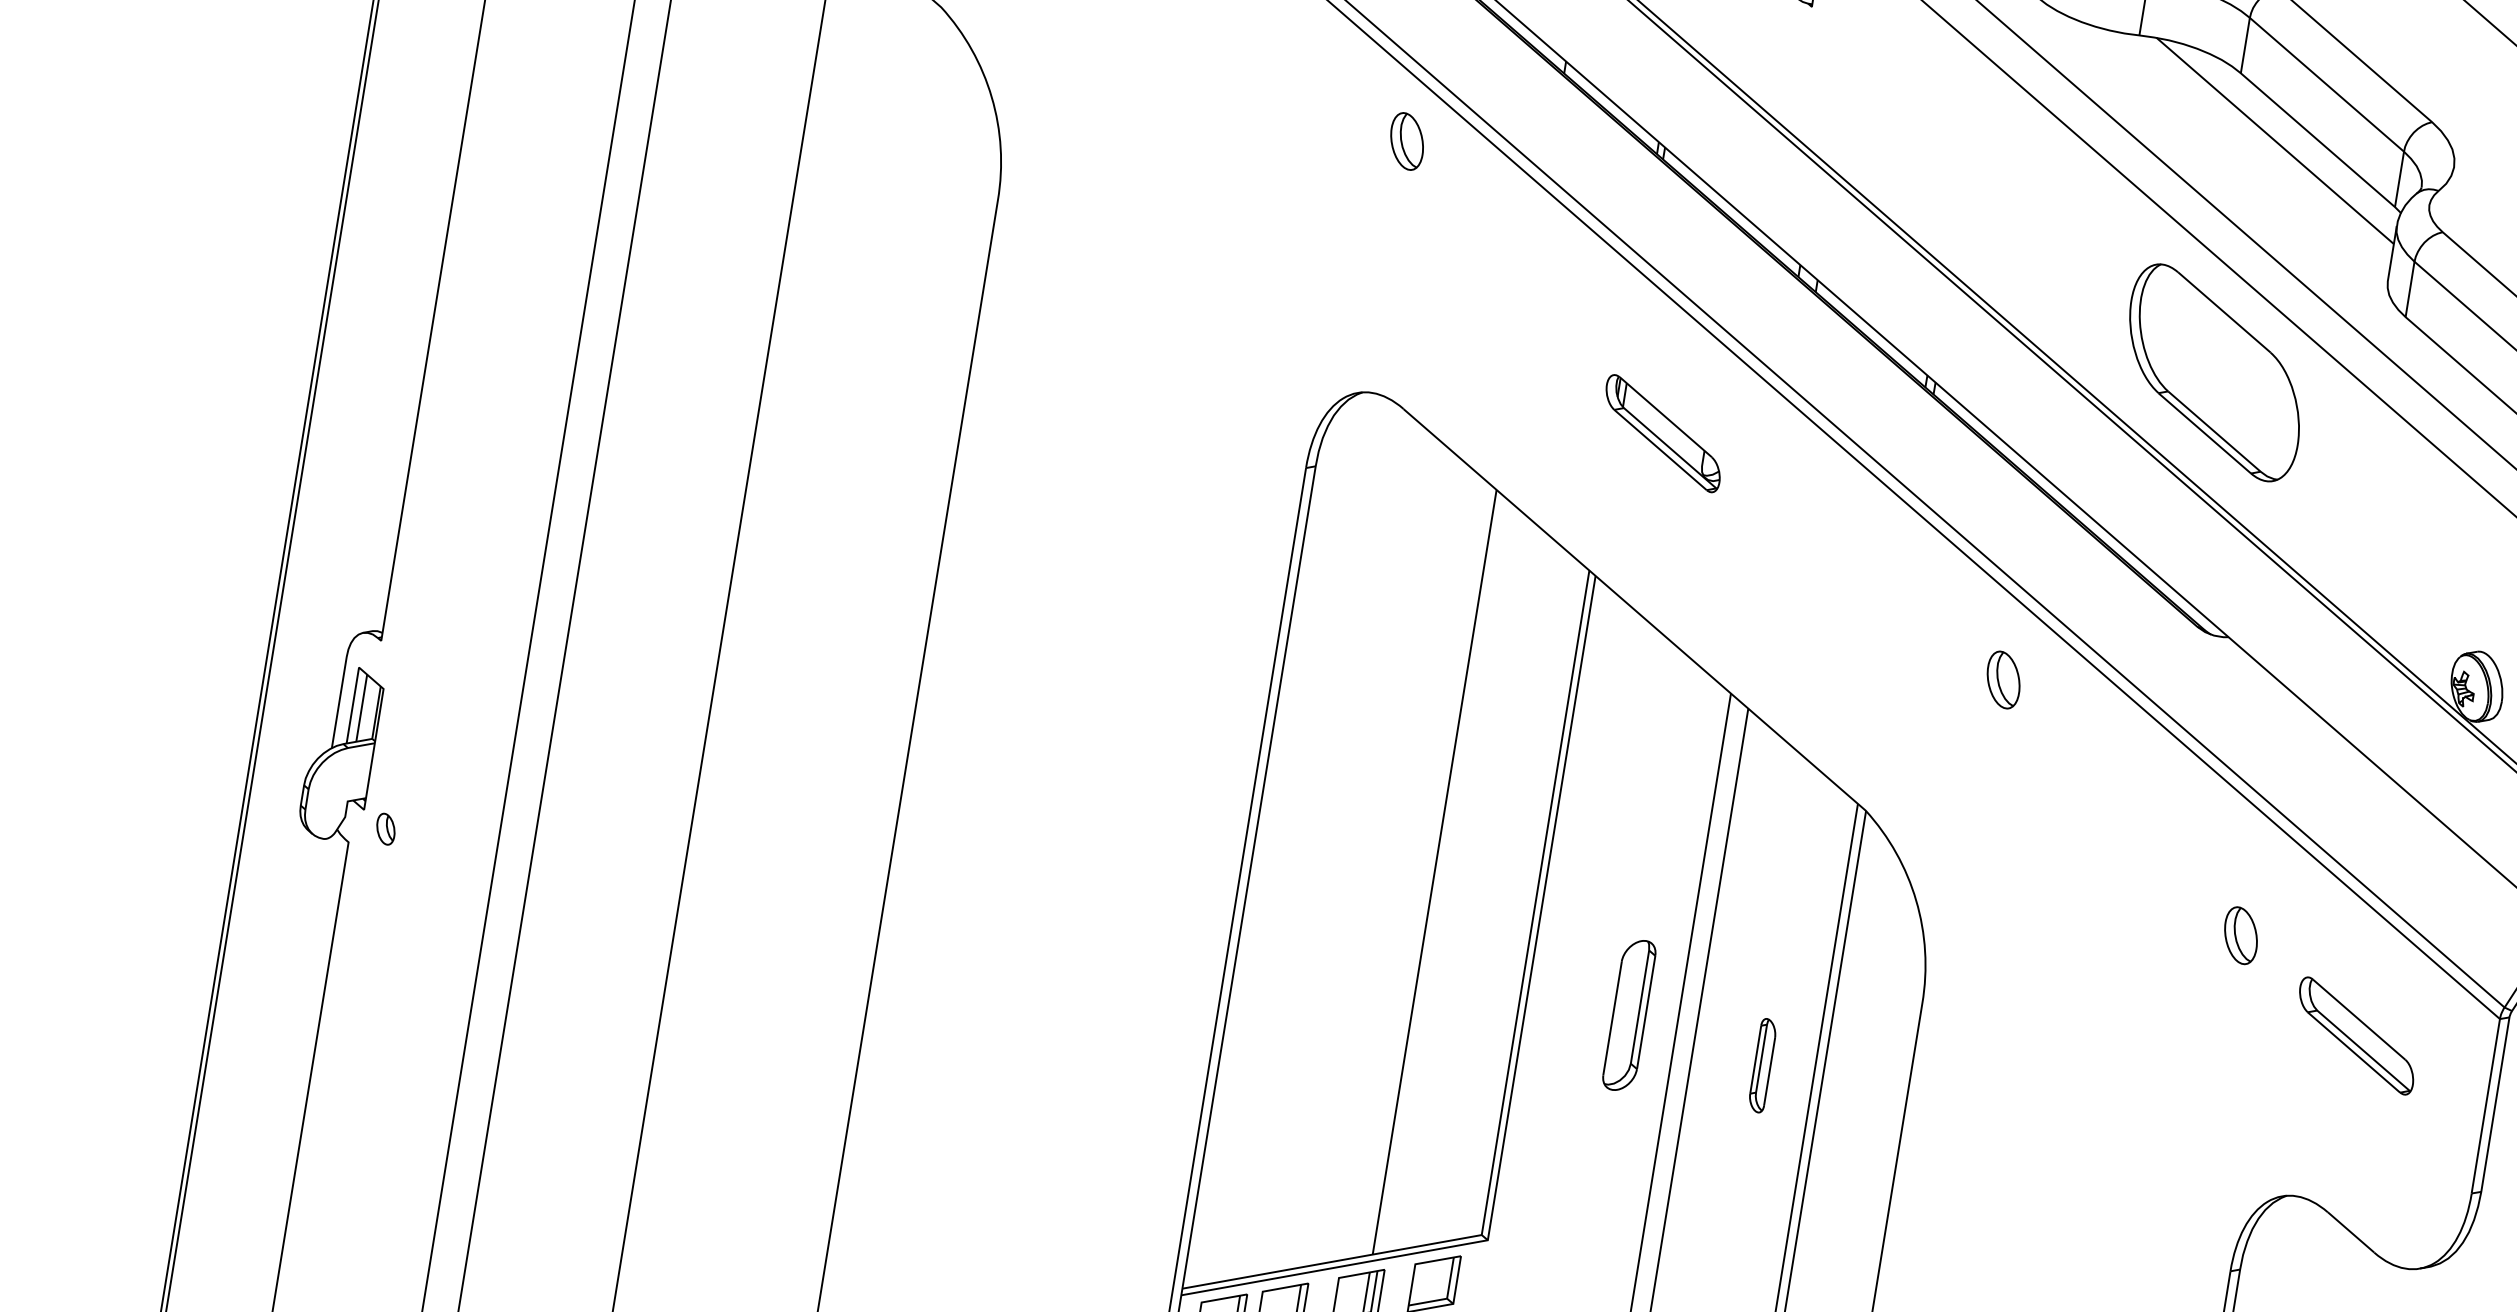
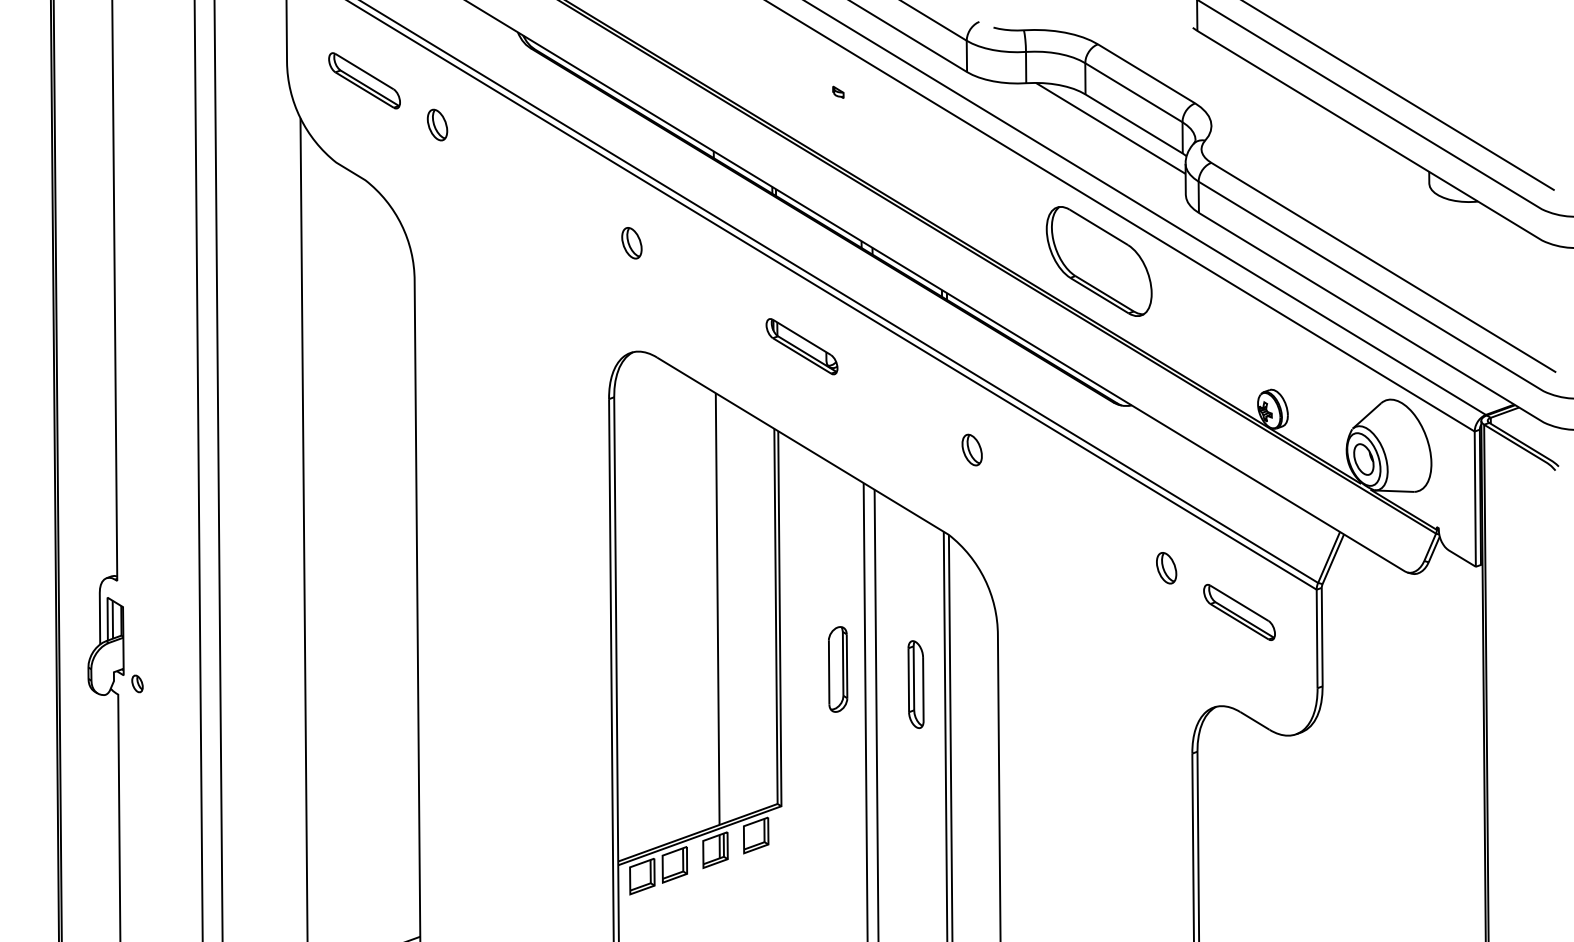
part: (1406, 141) -> (631, 243), moved
part: (2002, 678) -> (971, 449), moved
part: (1761, 1065) -> (915, 684), size x1.67

